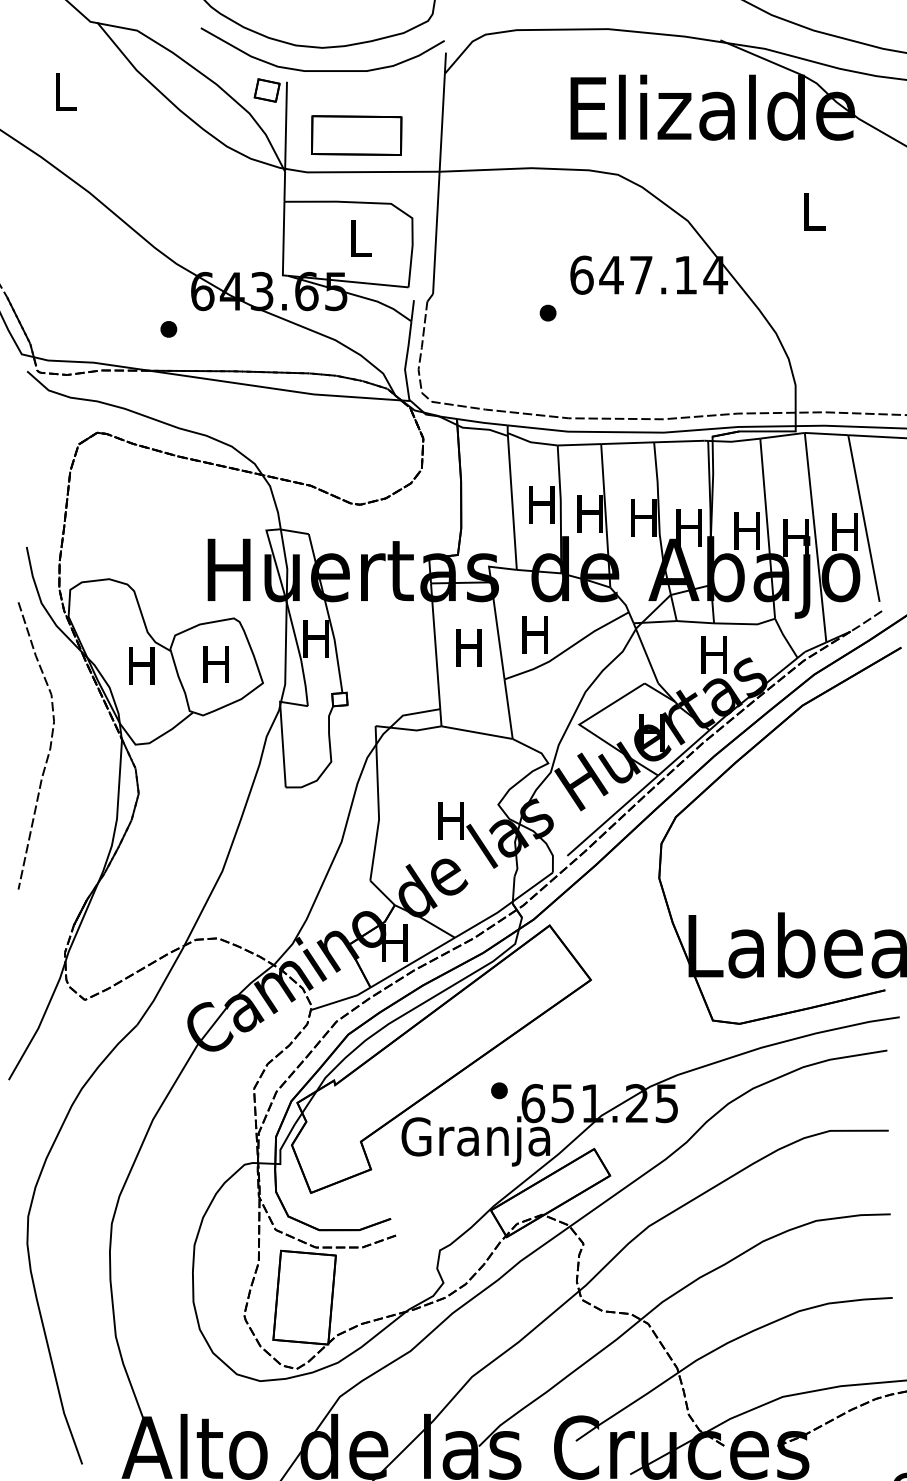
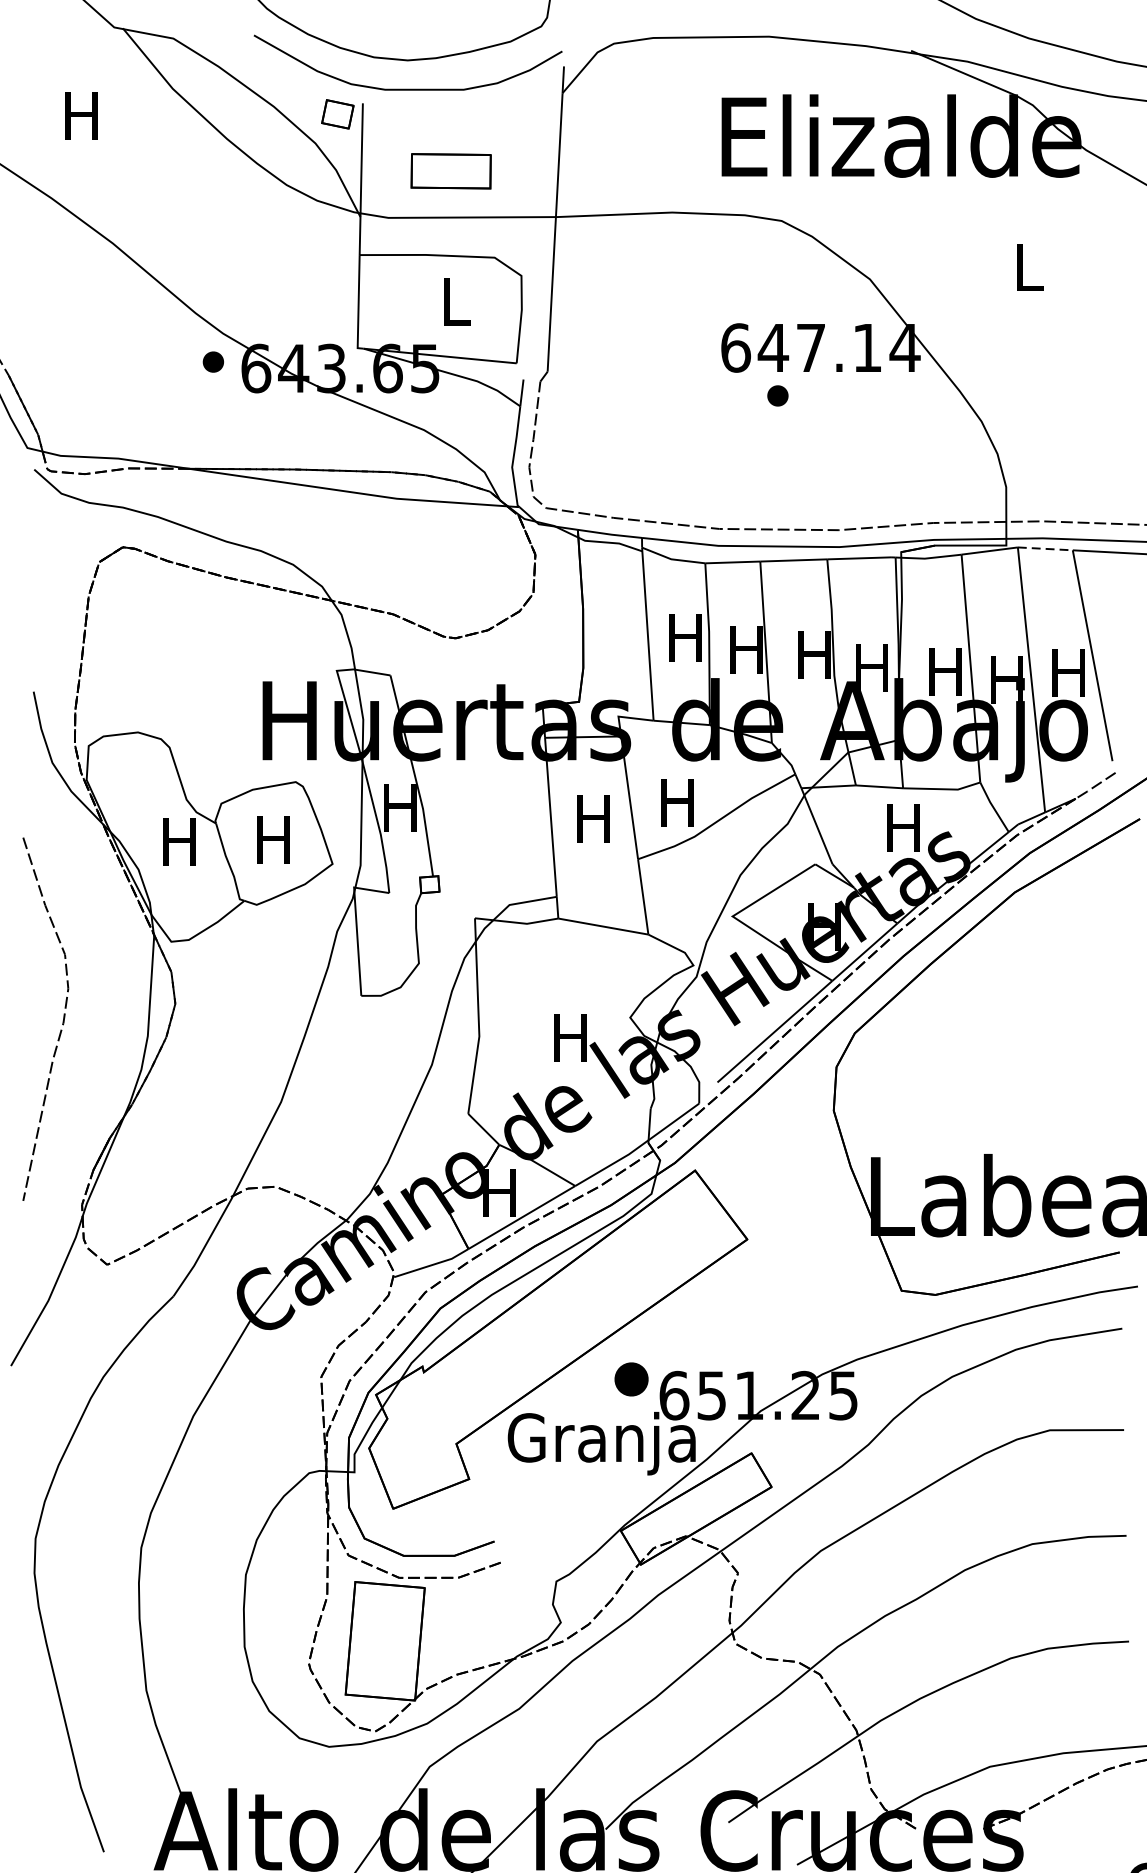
text: (63, 91) -> (80, 115), L -> H
part: (356, 135) -> (450, 171), size x0.7
part: (547, 312) -> (777, 395), moved
part: (168, 329) -> (213, 362), moved
line: (826, 434) -> (1045, 549), solid -> dashed
curve: (49, 745) -> (62, 1018), moved
part: (499, 1090) -> (631, 1379), size x1.6

